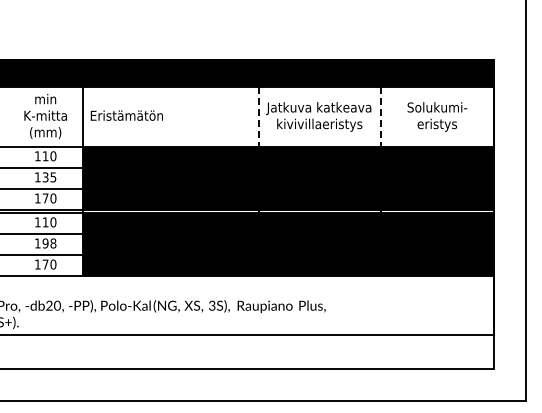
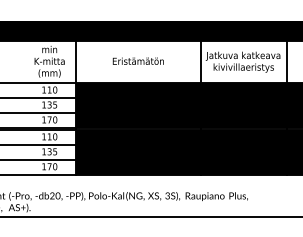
text: (126, 115) -> (138, 61), moved
line: (258, 117) -> (200, 62), dashed -> solid
line: (380, 117) -> (286, 62), dashed -> solid
text: (49, 243) -> (52, 151), 198 -> 135

